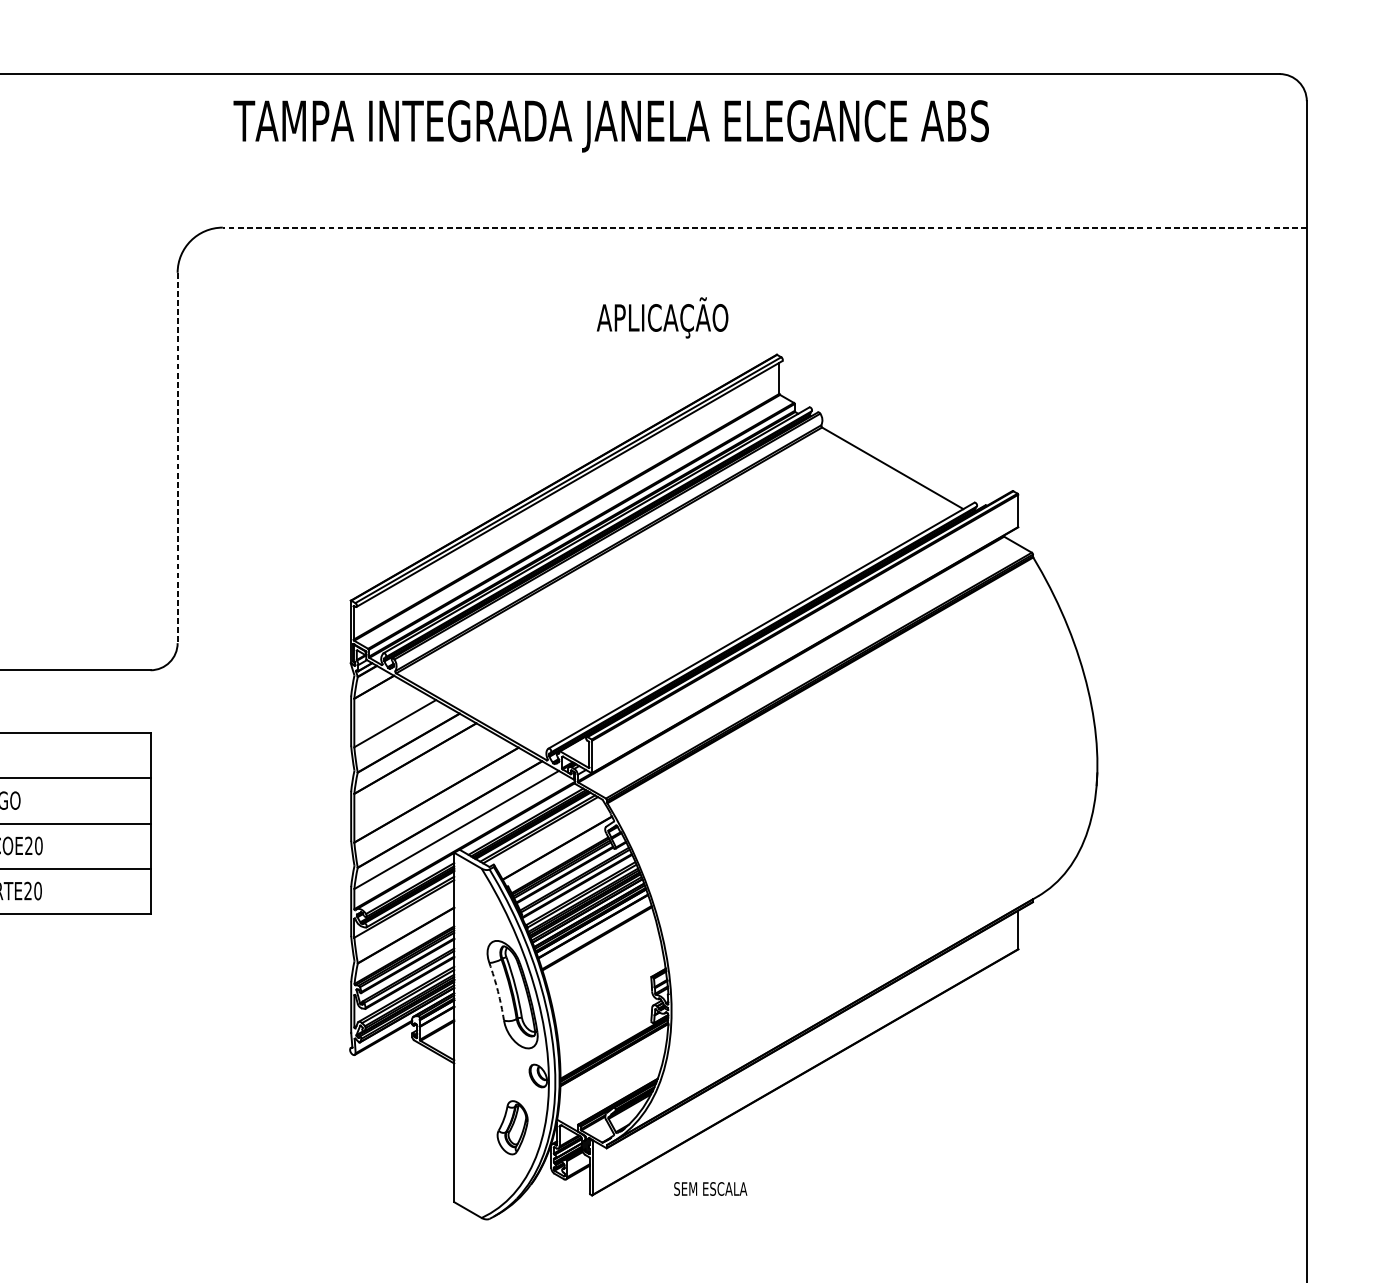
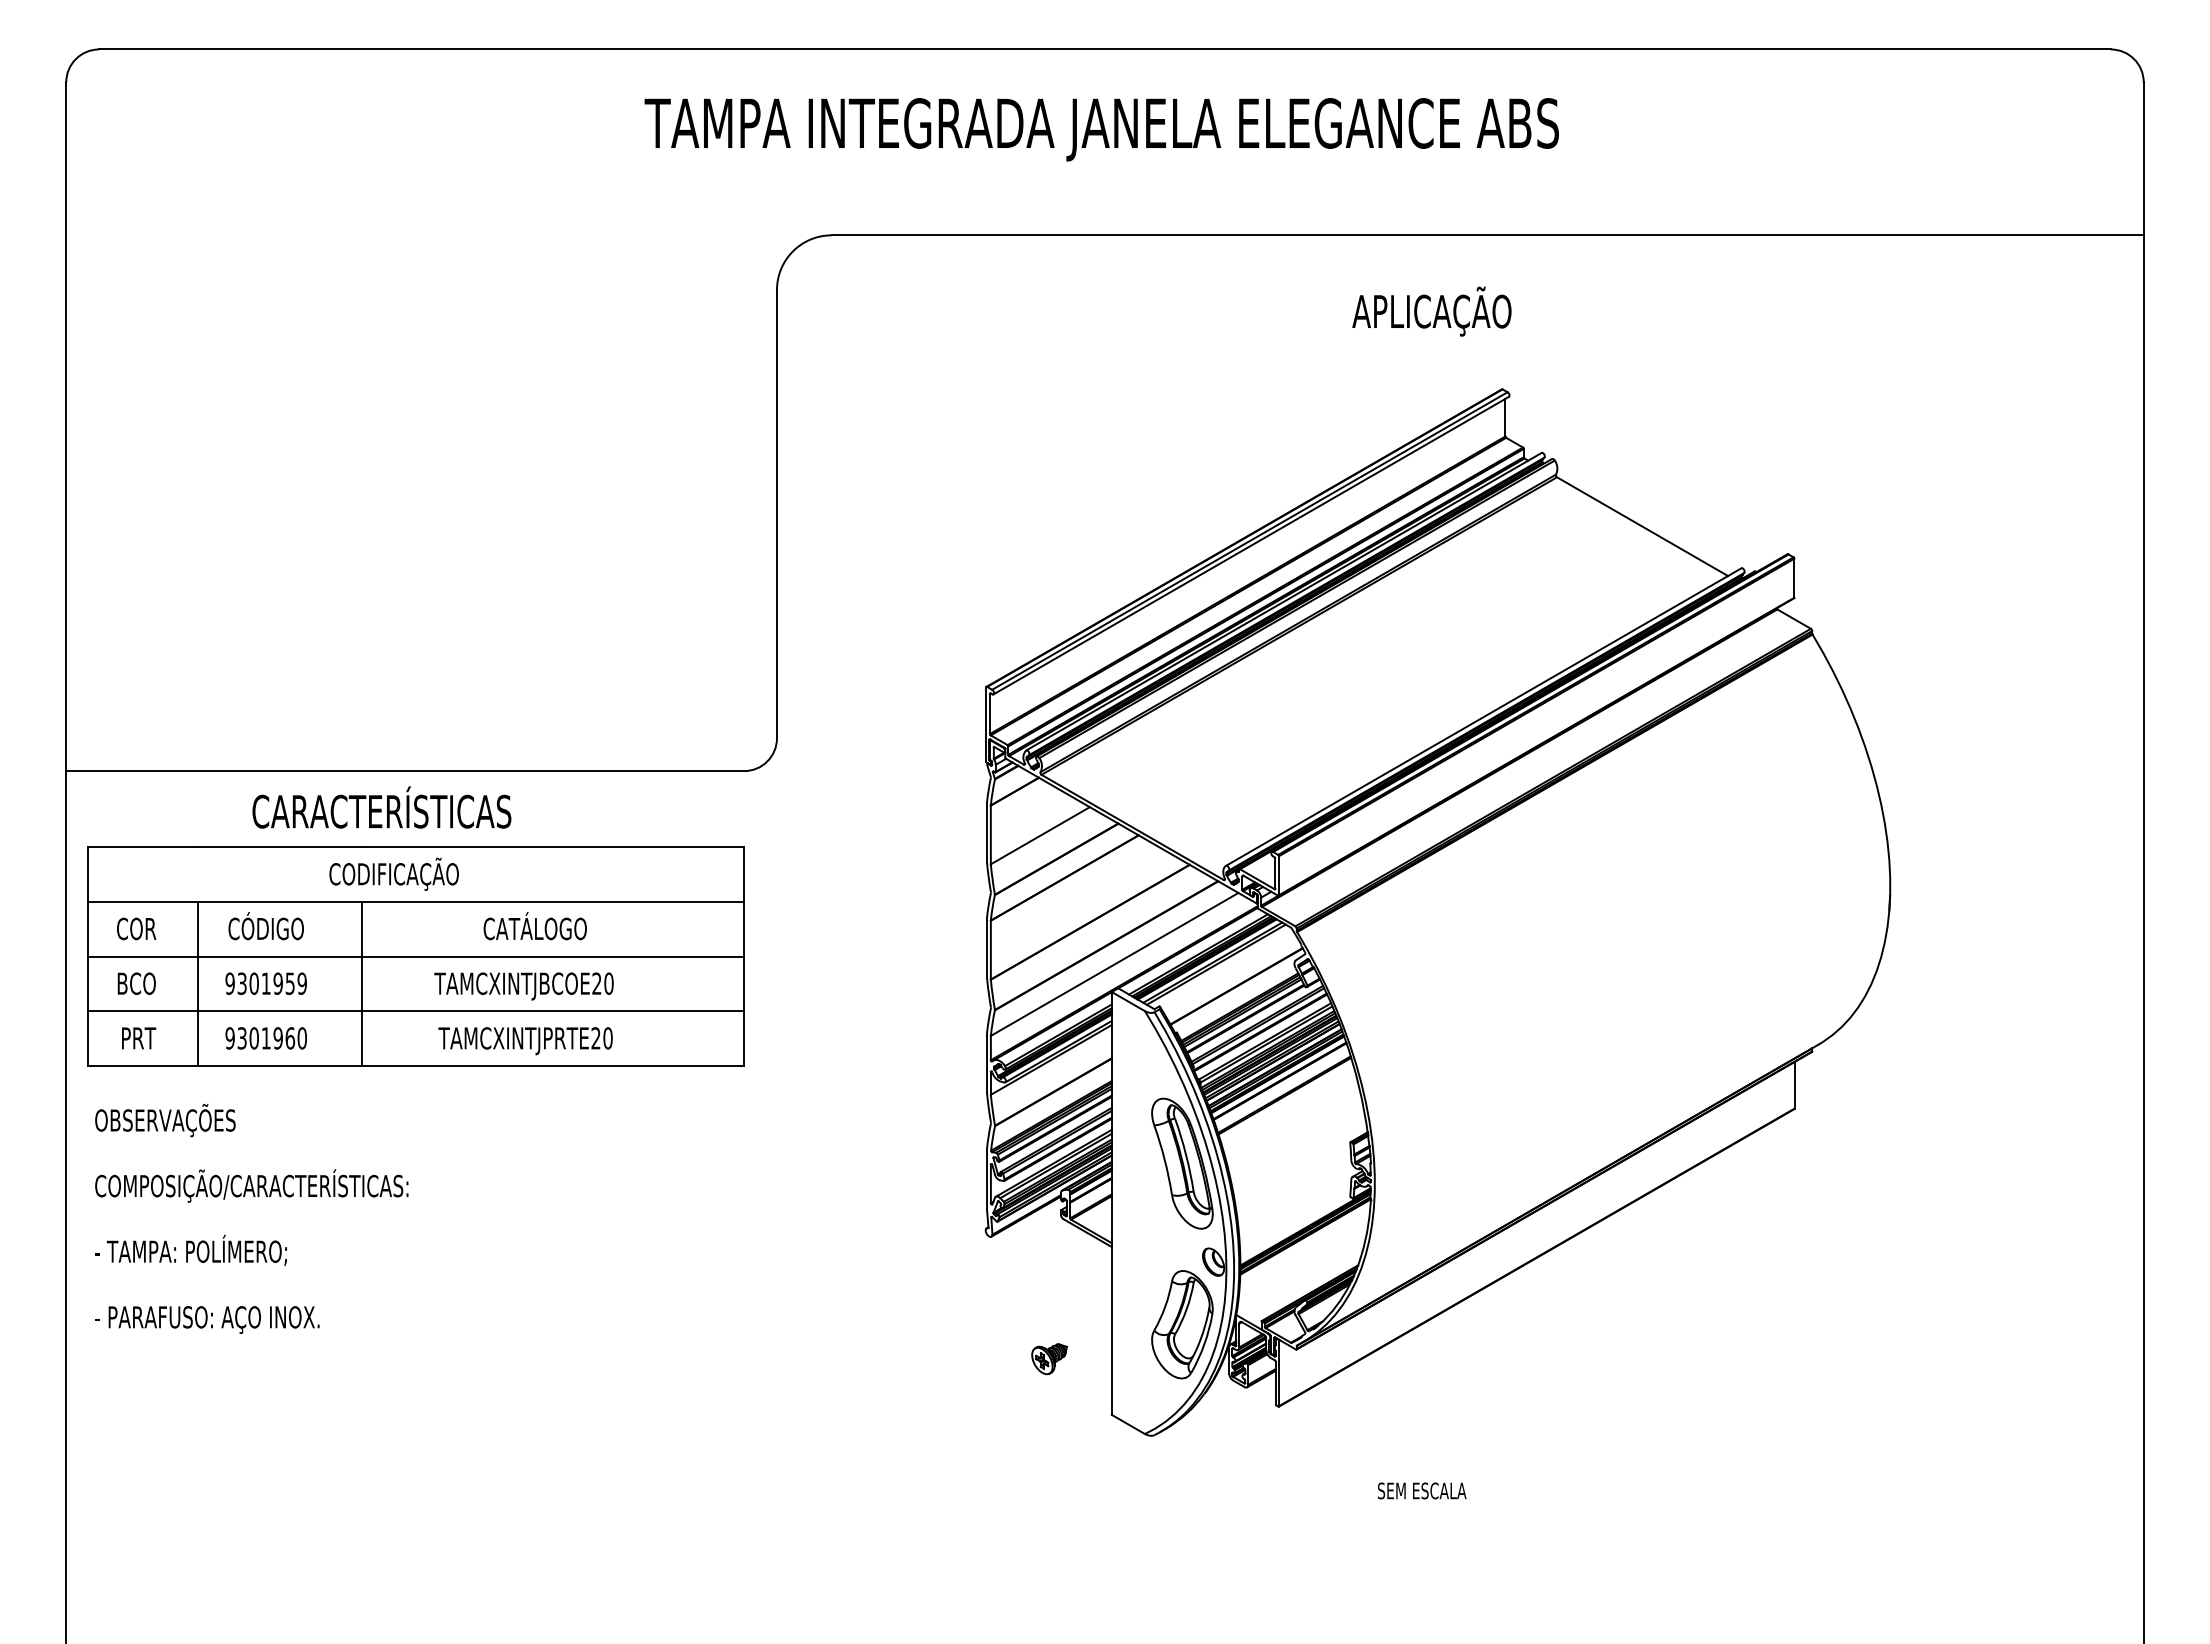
text: (611, 126) -> (1101, 129), moved
line: (764, 227) -> (1487, 235), dashed -> solid
text: (662, 317) -> (1431, 311), moved
line: (177, 458) -> (776, 514), dashed -> solid
arc: (497, 991) -> (1164, 1159), dashed -> solid
part: (512, 1127) -> (1182, 1324), size x1.67
part: (402, 1156) -> (1049, 1359), added
text: (710, 1188) -> (1422, 1490), moved

